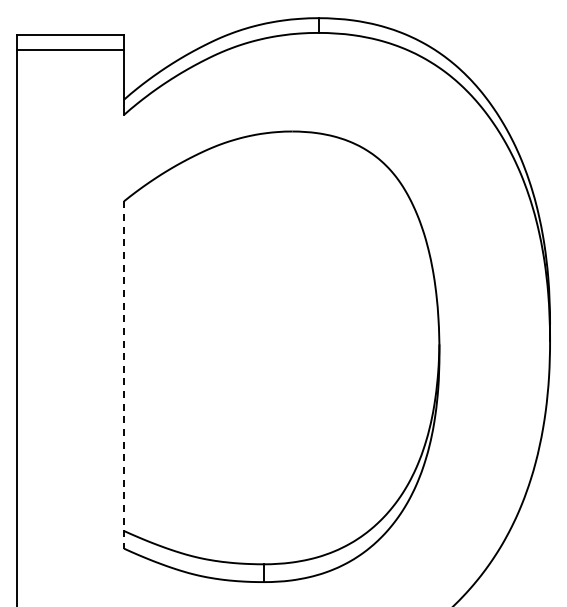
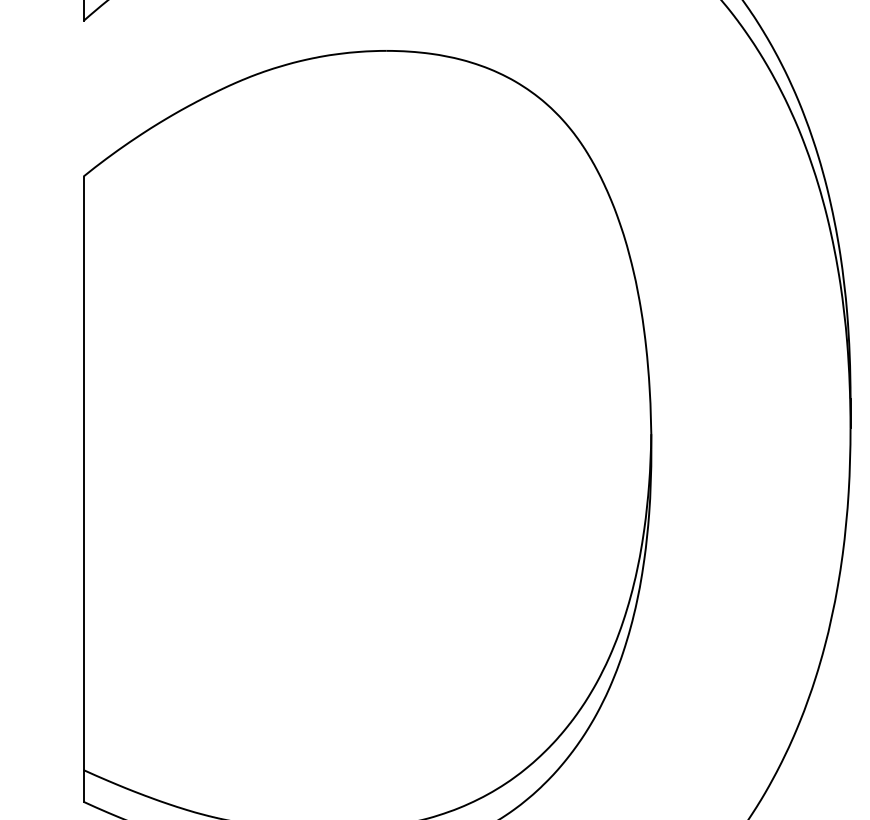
line: (124, 374) -> (84, 488), dashed -> solid

